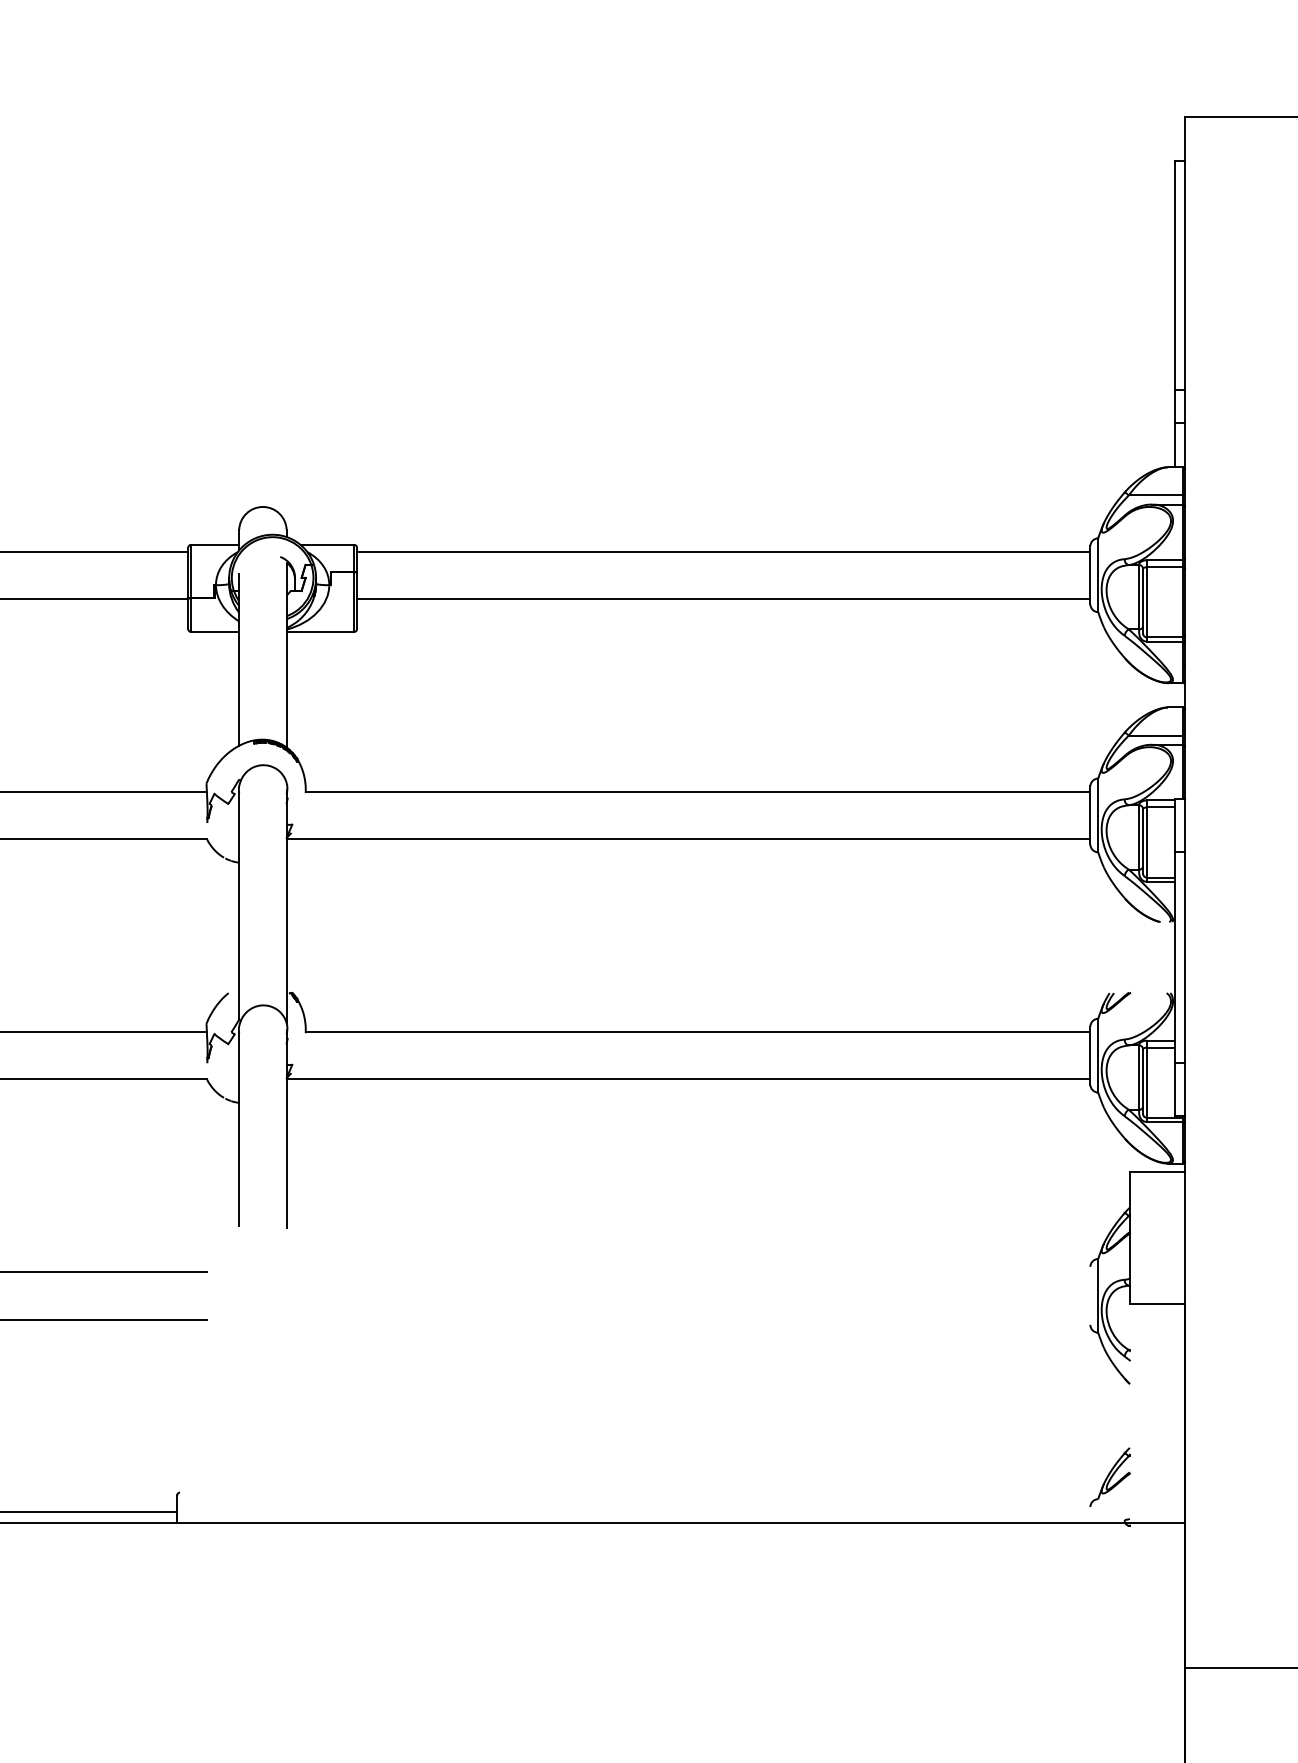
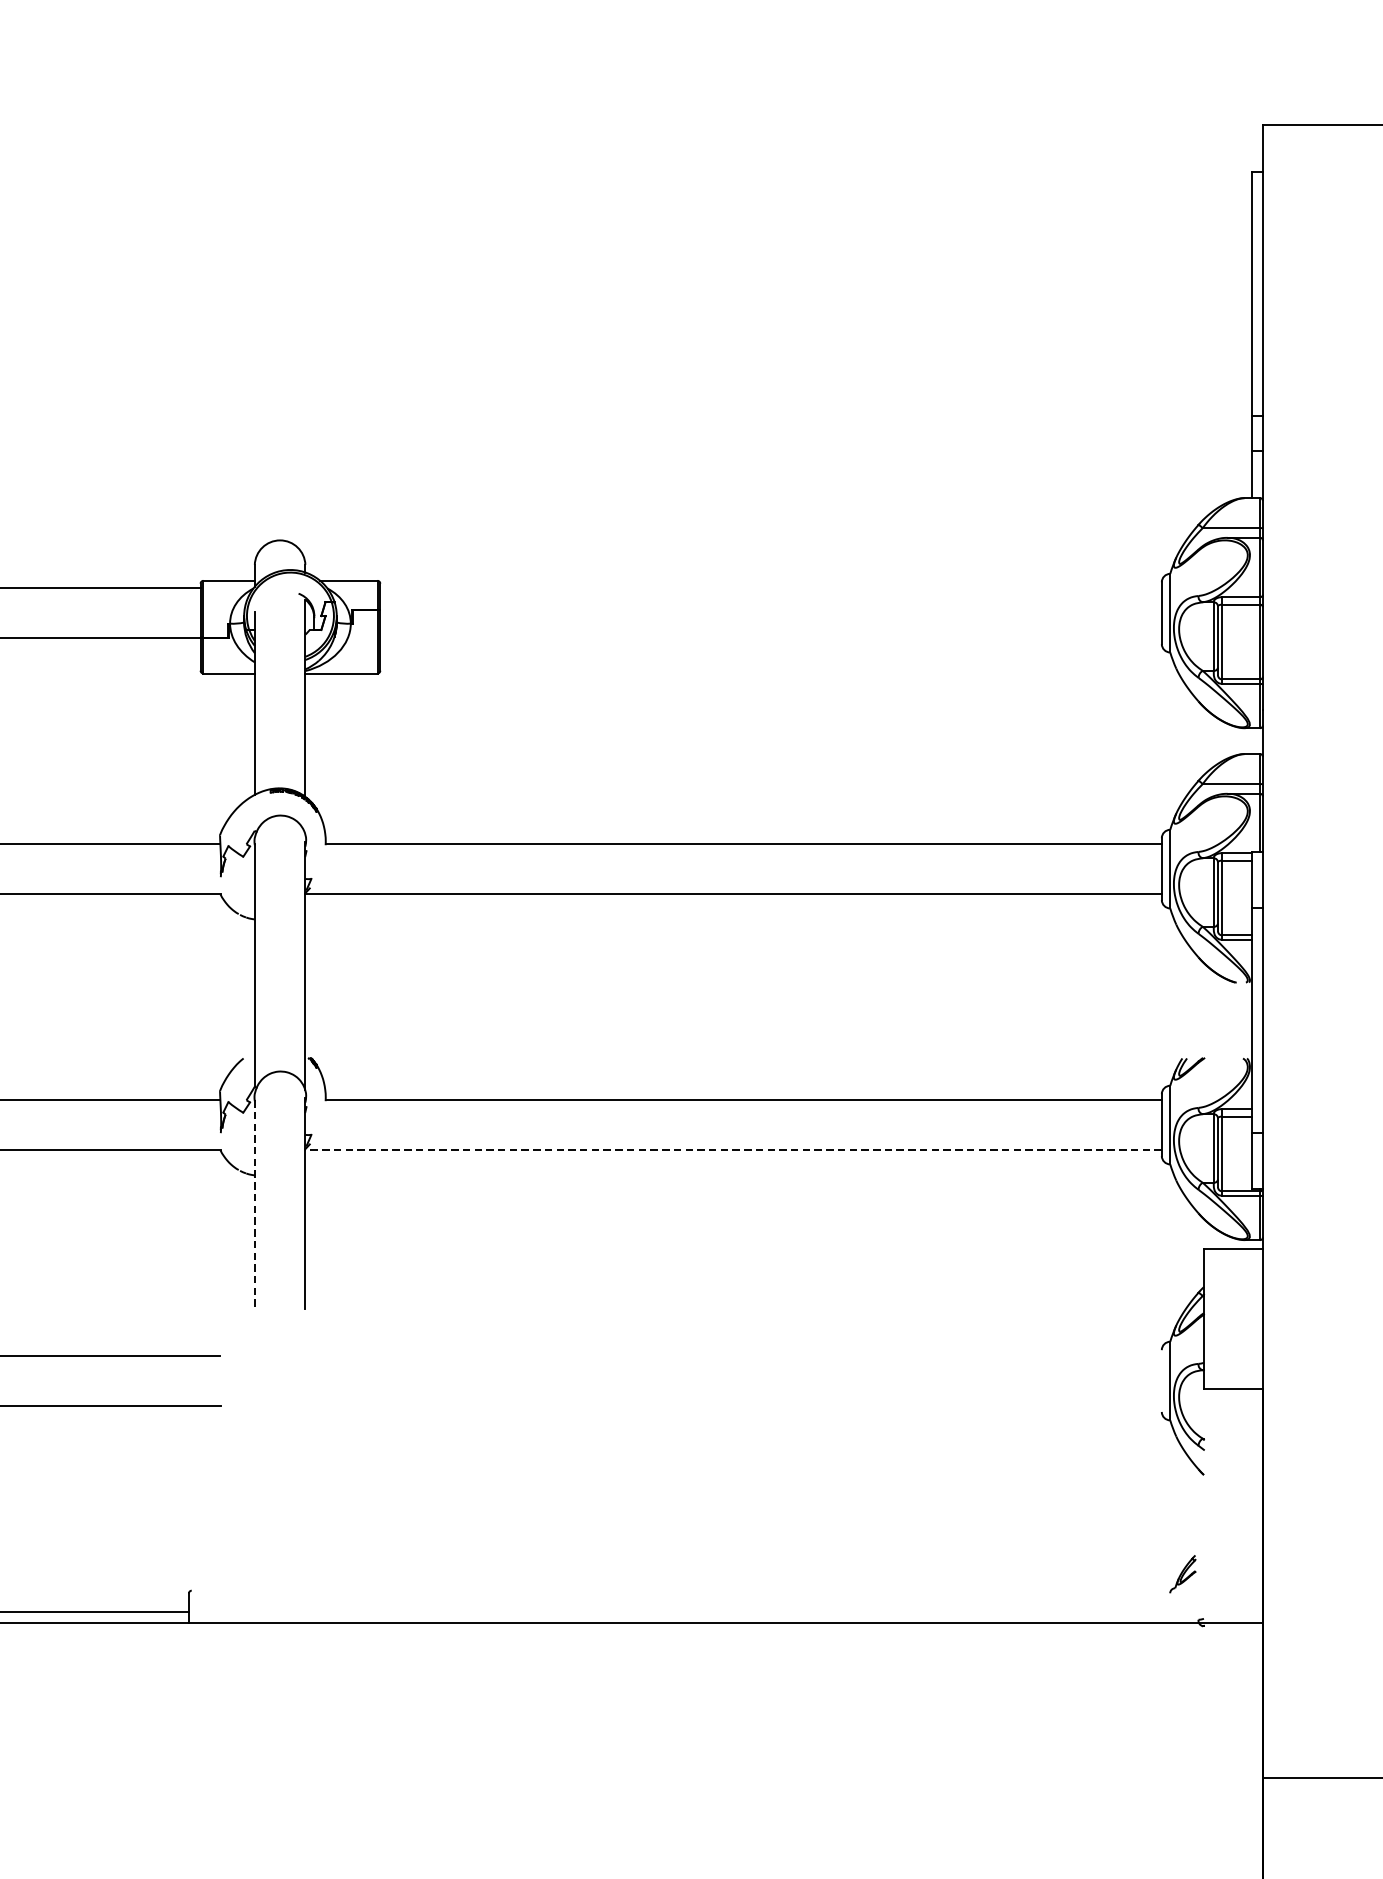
line: (723, 551) -> (770, 587), removed
line: (723, 598) -> (770, 637), removed
line: (688, 1079) -> (733, 1150), solid -> dashed
line: (239, 1128) -> (255, 1202), solid -> dashed
part: (1109, 1476) -> (1182, 1573), size x0.6

